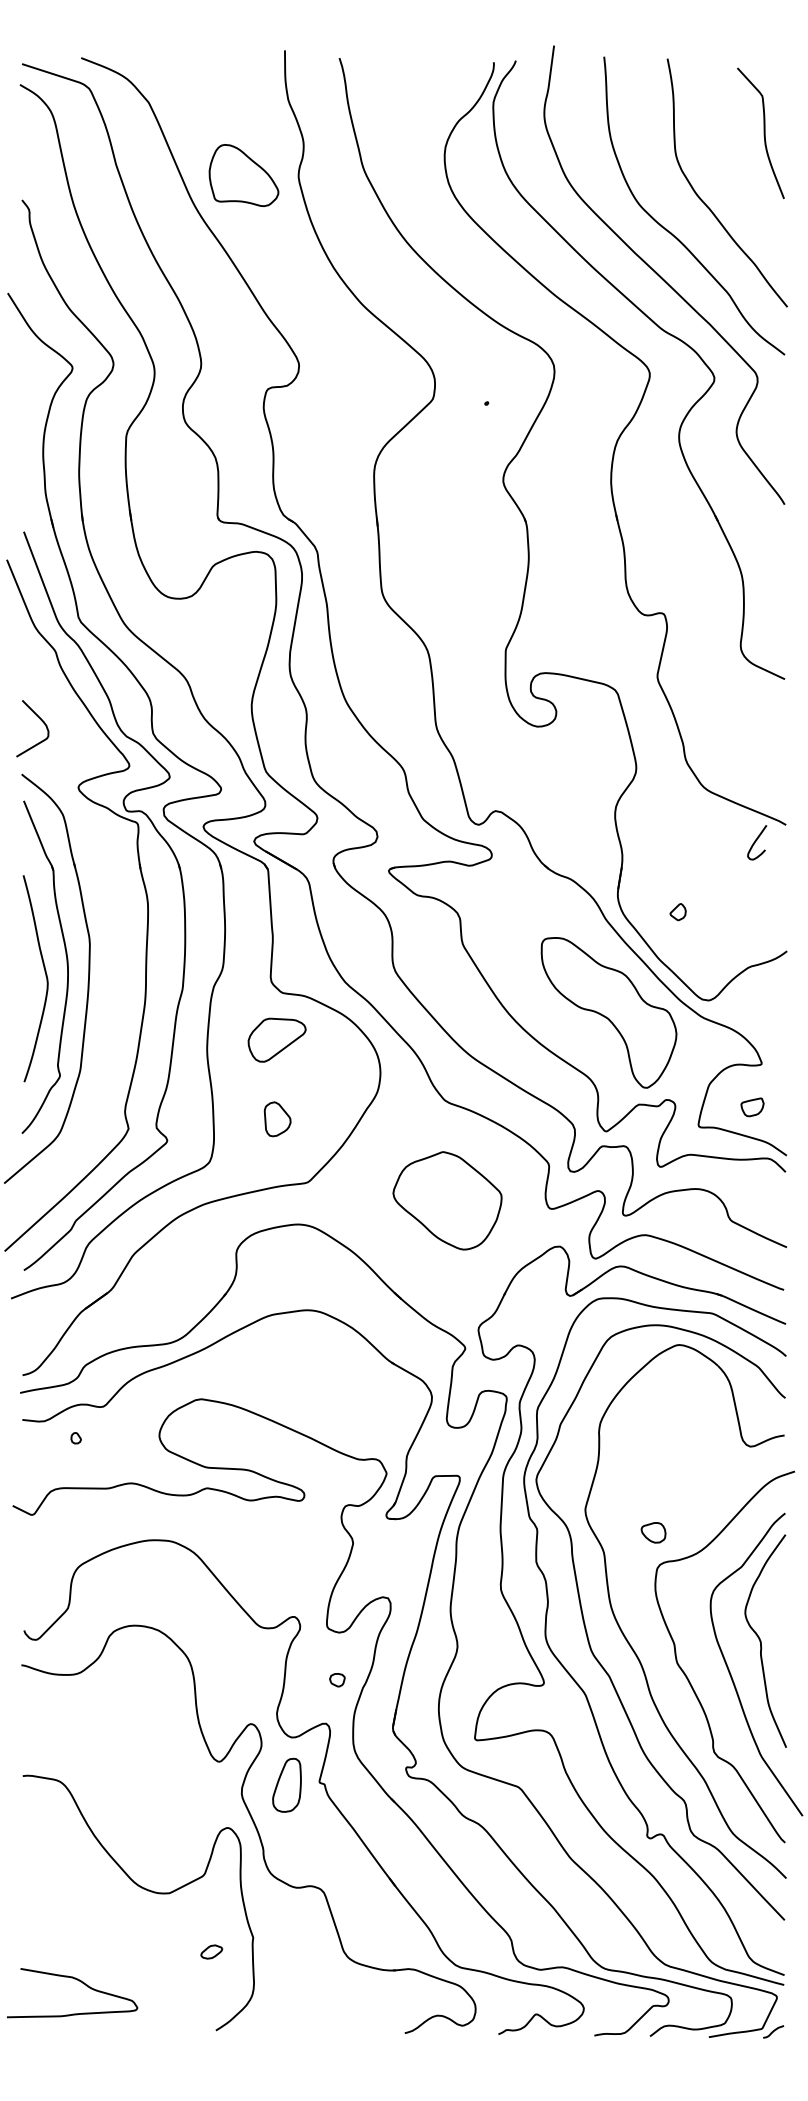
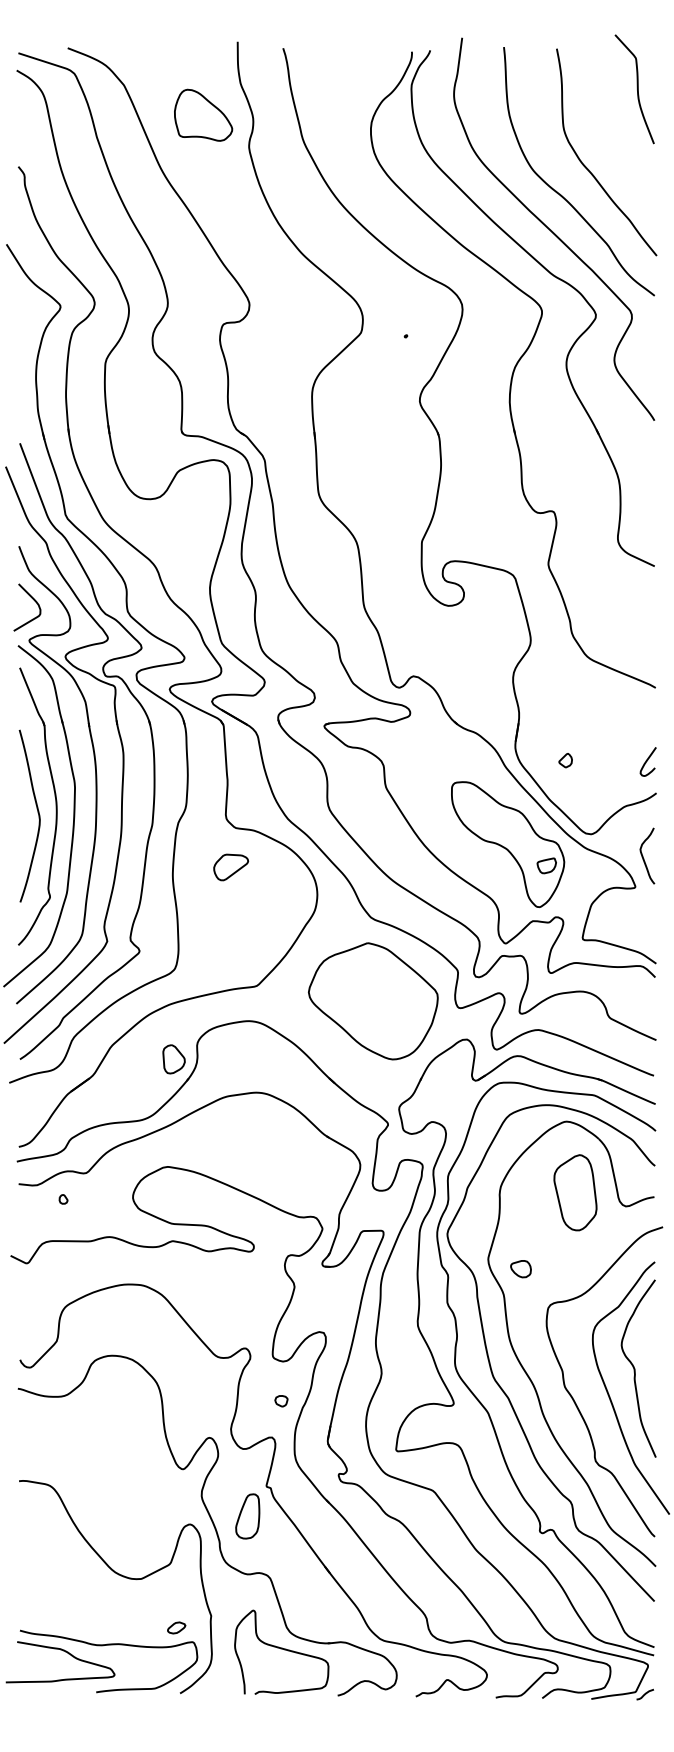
curve: (763, 132) -> (636, 88), moved
part: (243, 175) -> (203, 115), moved
curve: (756, 841) -> (647, 760), moved
part: (114, 929) -> (95, 775), added
curve: (772, 1029) -> (644, 858), added
part: (276, 1040) -> (230, 867), size x0.71
part: (752, 1107) -> (546, 865), moved
part: (277, 1119) -> (173, 1059), moved
part: (447, 1200) -> (373, 1001), size x1.43
part: (689, 1430) -> (575, 1192), added
part: (653, 1532) -> (520, 1268), moved
part: (286, 1784) -> (247, 1515), moved
curve: (128, 1973) -> (107, 1645), added
curve: (339, 1978) -> (283, 1650), added

